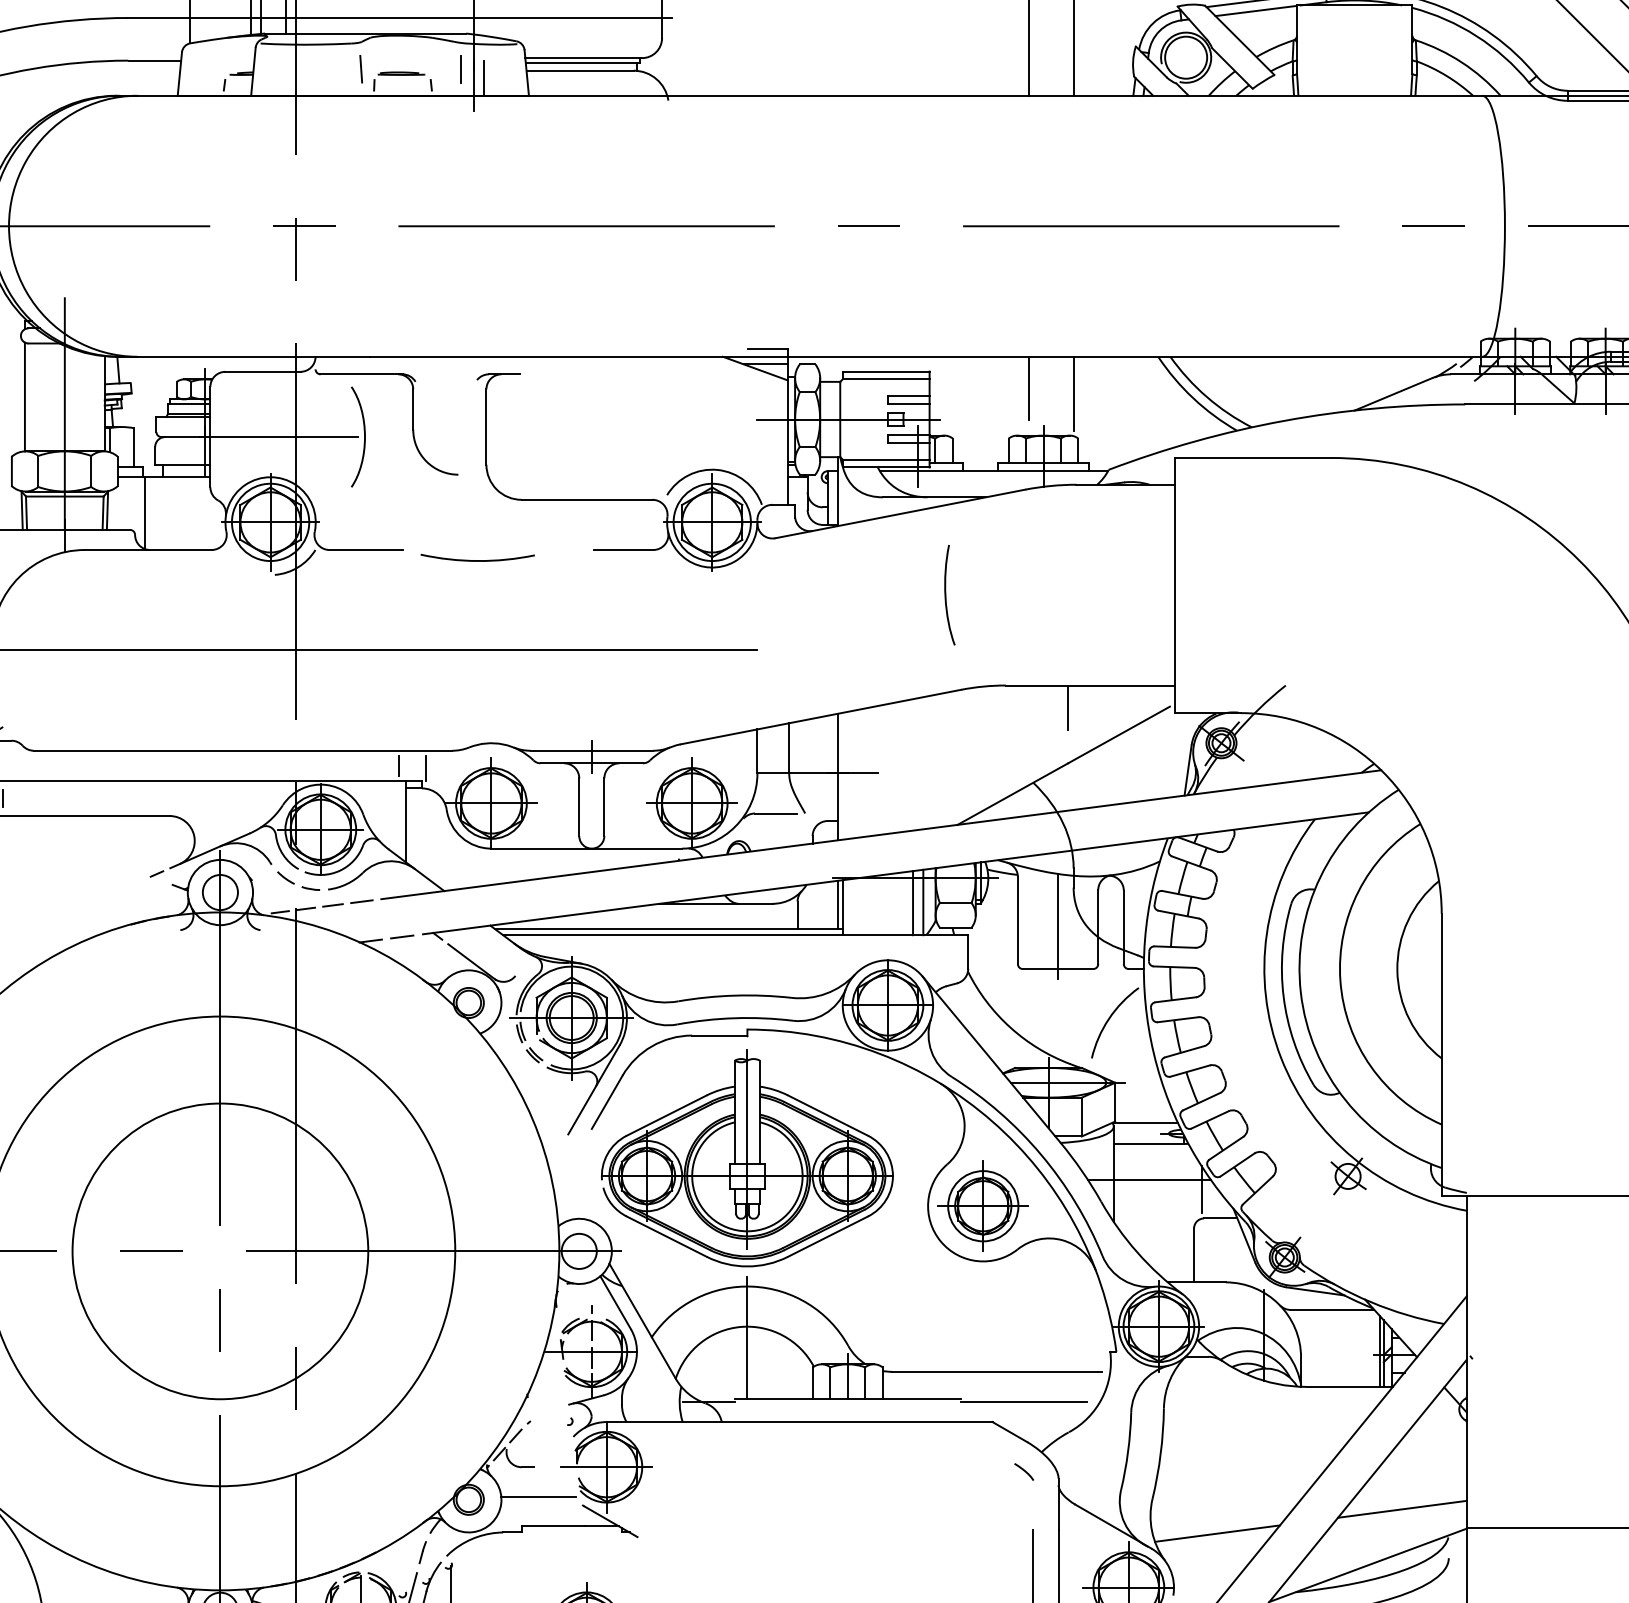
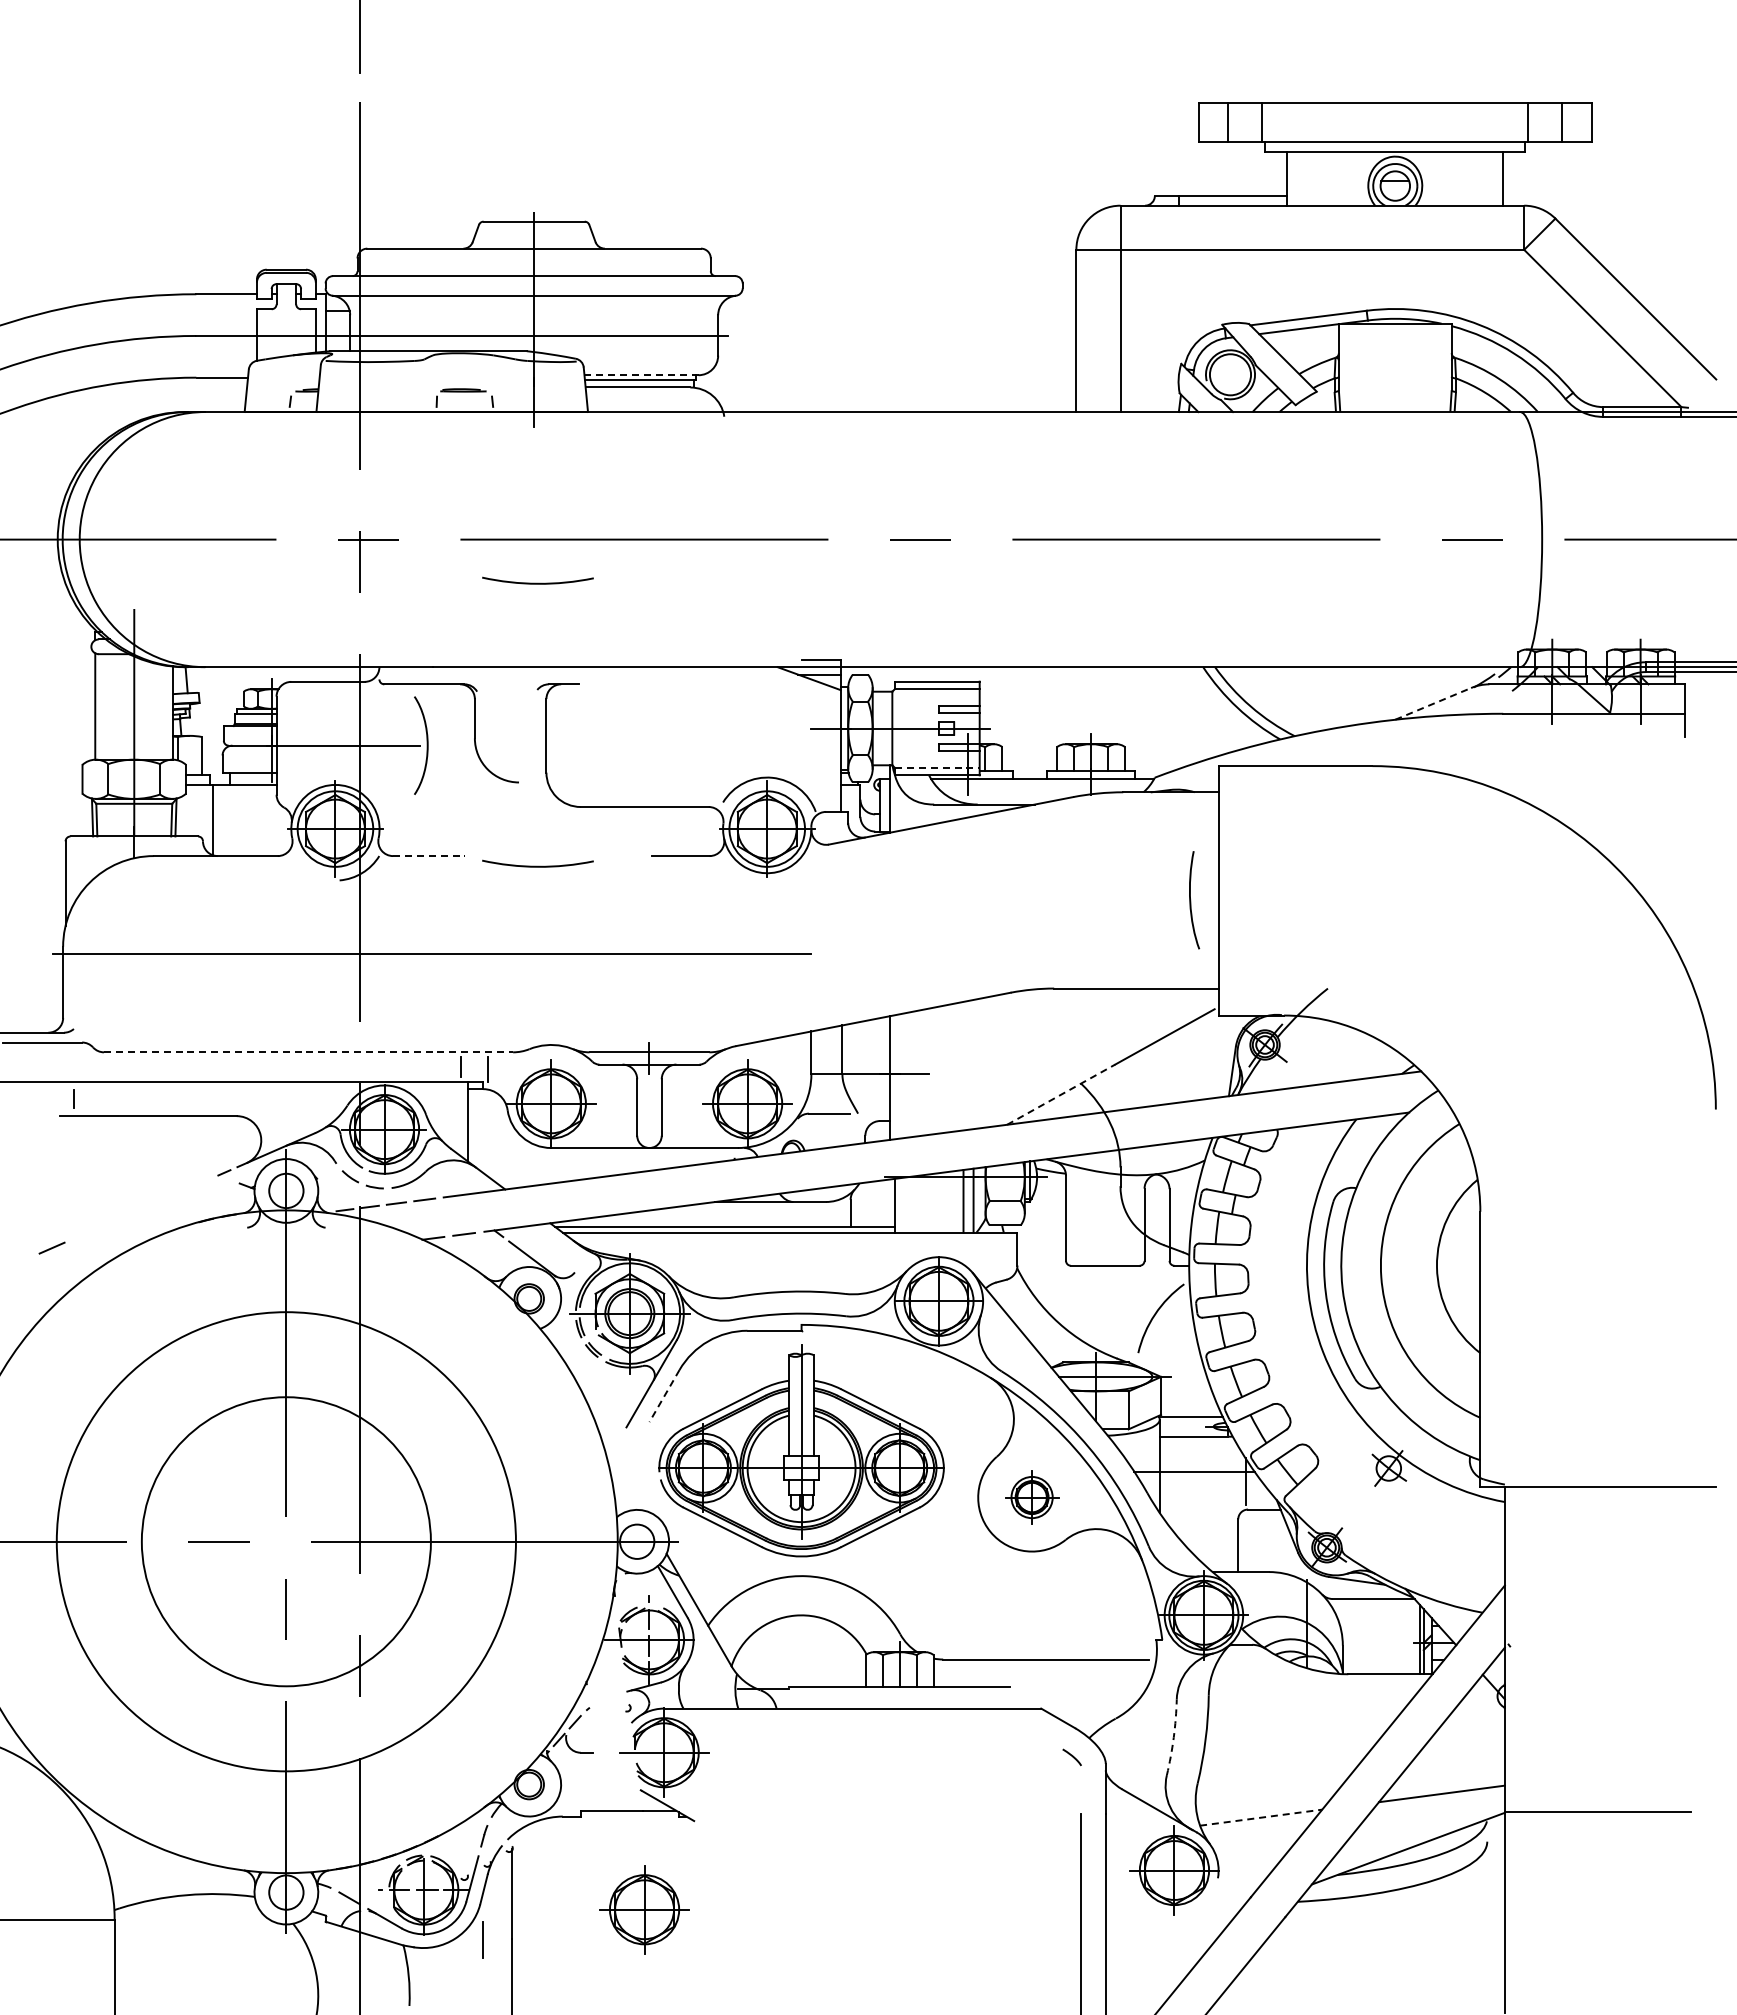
line: (583, 58) -> (641, 375), solid -> dashed
line: (360, 69) -> (423, 386), removed
line: (460, 69) -> (521, 386), removed
line: (483, 77) -> (543, 394), removed
arc: (477, 270) -> (537, 582), added
line: (1028, 387) -> (1076, 697), removed
line: (1073, 393) -> (1120, 703), removed
line: (1393, 393) -> (1433, 703), solid -> dashed
line: (886, 460) -> (937, 768), solid -> dashed
line: (366, 550) -> (429, 856), solid -> dashed
curve: (946, 595) -> (1191, 900), moved
line: (1068, 706) -> (1115, 1009), removed
line: (243, 750) -> (308, 1052), solid -> dashed
line: (1013, 793) -> (1061, 1094), solid -> dashed
line: (837, 904) -> (889, 1202), removed
line: (1058, 925) -> (1105, 1223), removed
line: (607, 1102) -> (664, 1396), solid -> dashed
part: (982, 1206) -> (1031, 1497), size x0.6
line: (747, 1338) -> (801, 1626), removed
line: (1023, 1401) -> (1071, 1688), removed
arc: (1127, 1451) -> (1173, 1737), solid -> dashed
line: (538, 1497) -> (597, 1782), removed
line: (1217, 1533) -> (1261, 1817), solid -> dashed

